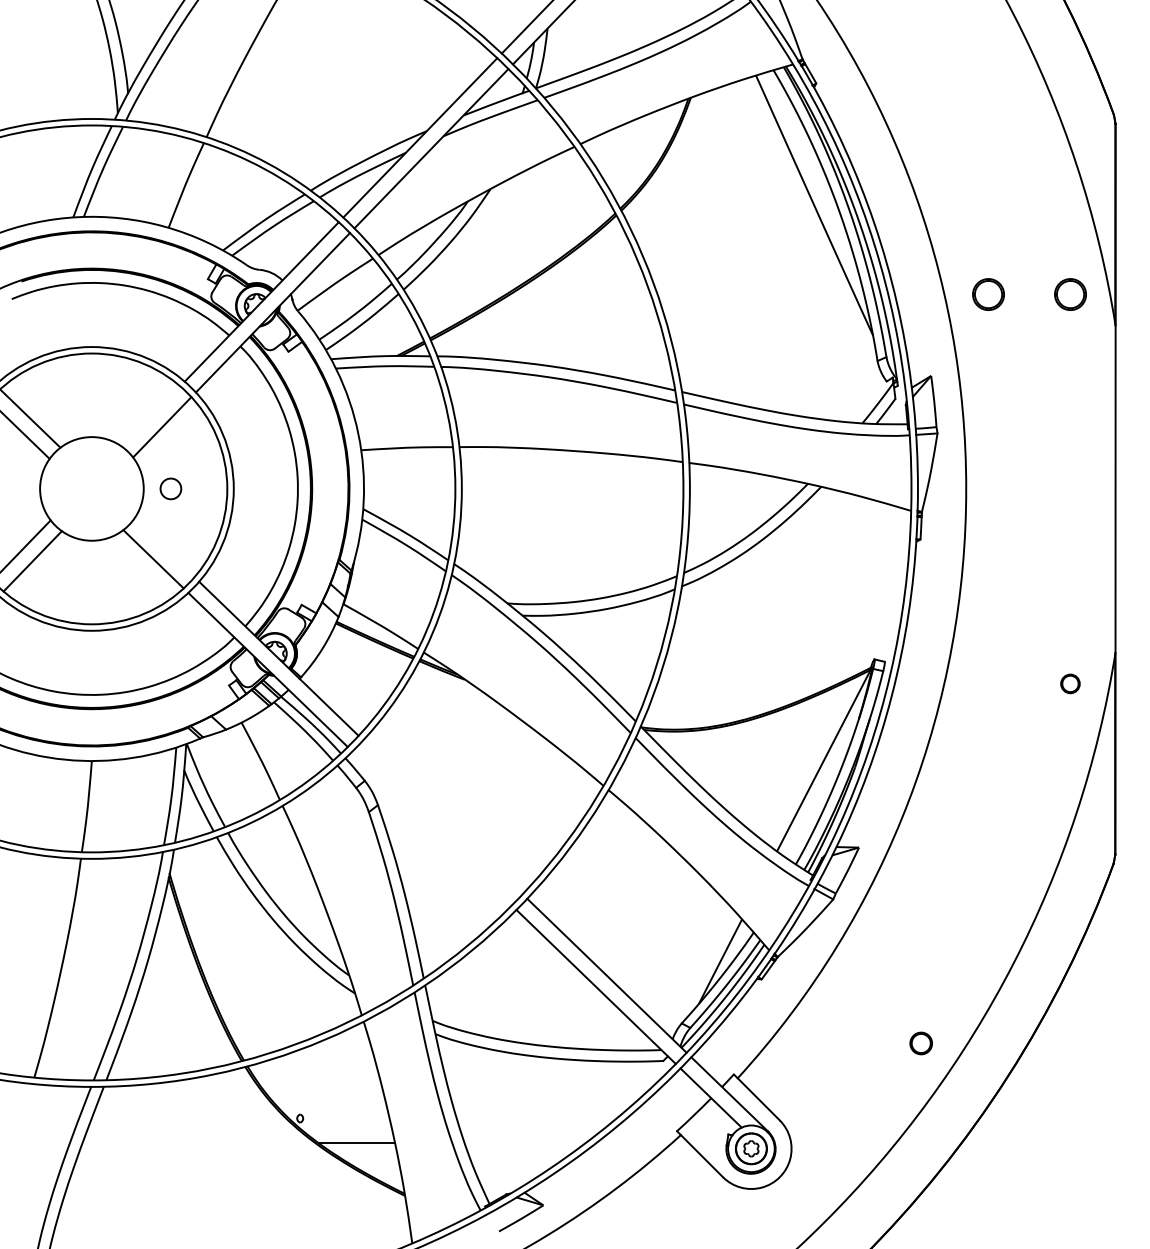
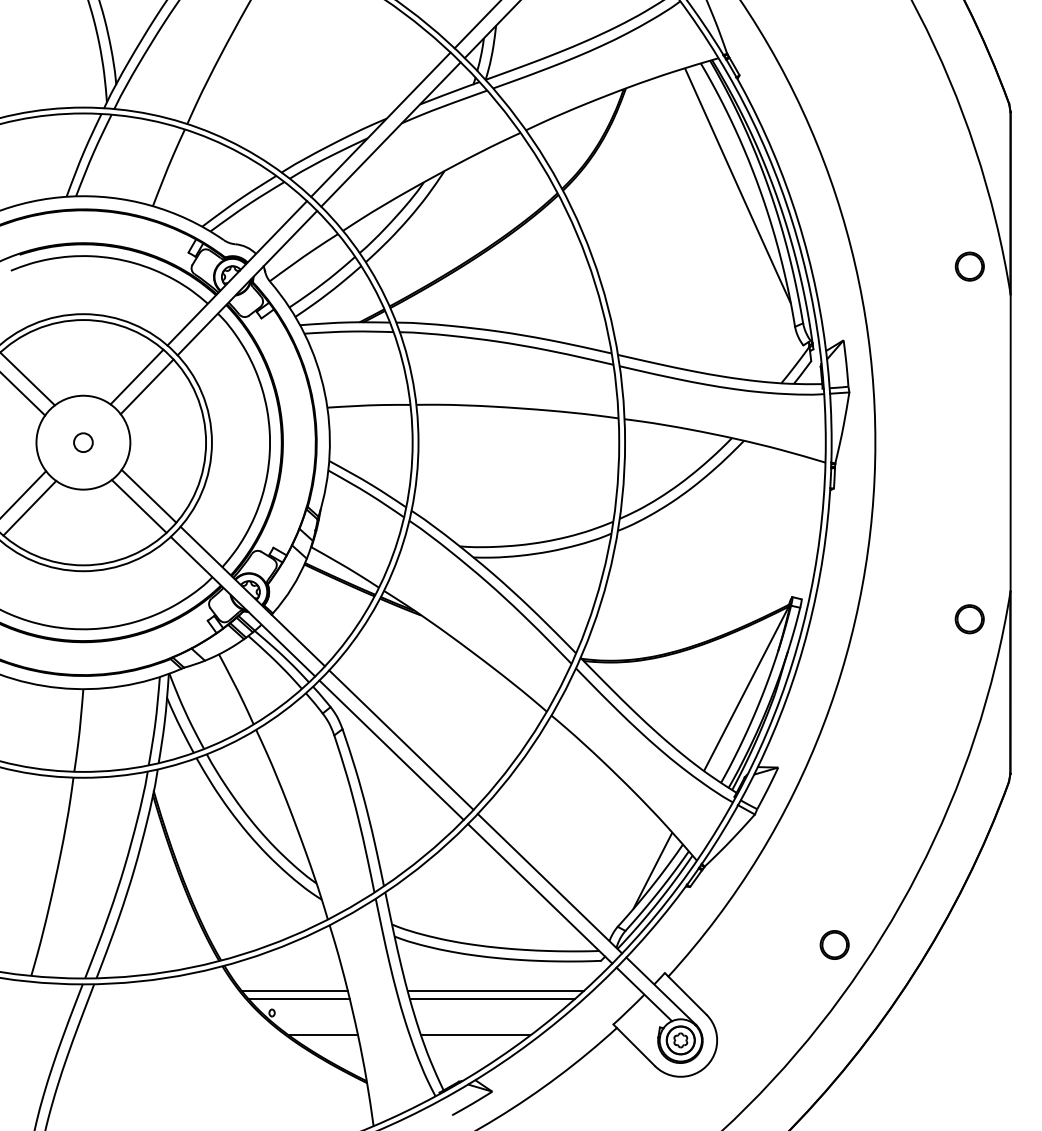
part: (988, 294) -> (895, 266), removed
line: (150, 416) -> (136, 377), added
circle: (170, 488) -> (83, 442), moved
line: (164, 547) -> (149, 495), added
part: (1070, 683) -> (969, 618), size x1.67
line: (442, 817) -> (400, 740), added
line: (431, 828) -> (391, 750), added
part: (920, 1043) -> (833, 945), size x1.43
line: (324, 1093) -> (294, 990), added
line: (546, 1093) -> (495, 990), added
line: (329, 1102) -> (298, 998), added
line: (543, 1102) -> (492, 998), added
line: (524, 1143) -> (475, 1035), added

